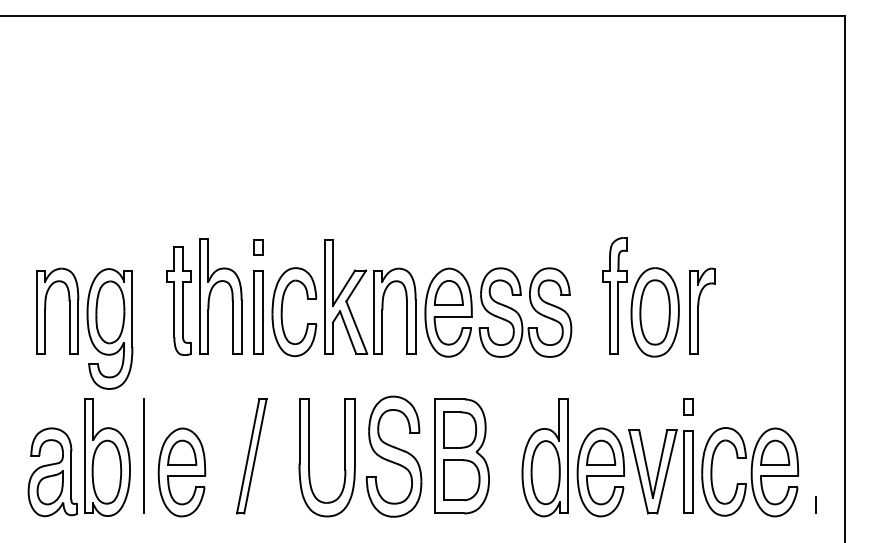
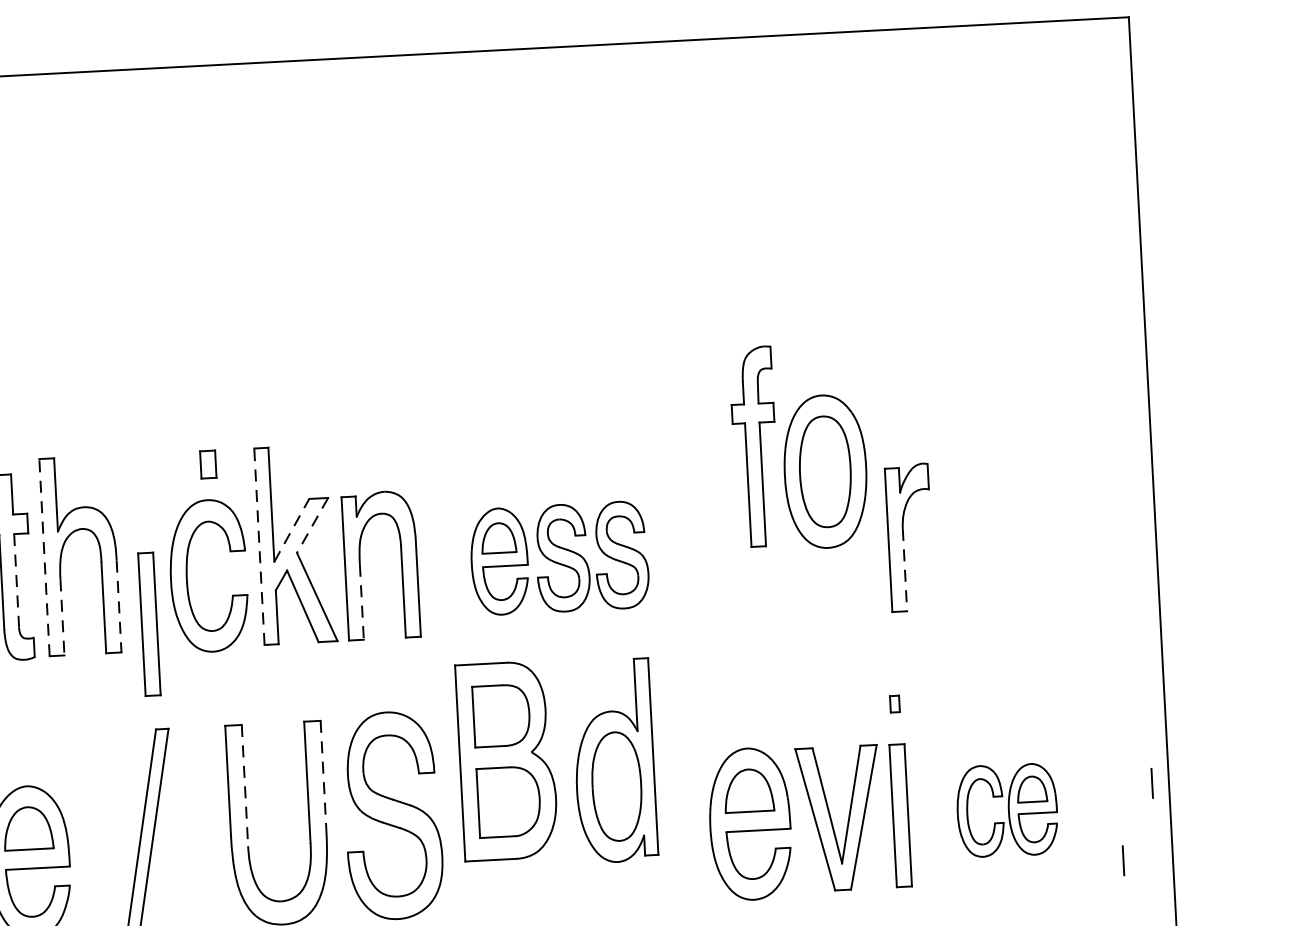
part: (258, 247) -> (208, 464), moved
line: (355, 286) -> (311, 526), solid -> dashed
line: (344, 288) -> (292, 530), solid -> dashed
line: (199, 296) -> (43, 557), solid -> dashed
line: (324, 296) -> (258, 546), solid -> dashed
part: (640, 297) -> (798, 447), moved
line: (182, 309) -> (15, 581), solid -> dashed
part: (258, 312) -> (149, 624), moved
part: (498, 312) -> (559, 558), size x0.7
line: (241, 327) -> (118, 607), solid -> dashed
line: (698, 329) -> (905, 569), solid -> dashed
line: (208, 332) -> (62, 618), solid -> dashed
line: (382, 332) -> (361, 603), solid -> dashed
part: (688, 406) -> (895, 702), size x0.6
line: (354, 432) -> (322, 777), solid -> dashed
line: (309, 435) -> (245, 786), solid -> dashed
part: (461, 456) -> (506, 761), moved
part: (544, 457) -> (613, 760), moved
line: (834, 460) -> (1151, 782), added
part: (750, 472) -> (1007, 810), size x0.6

